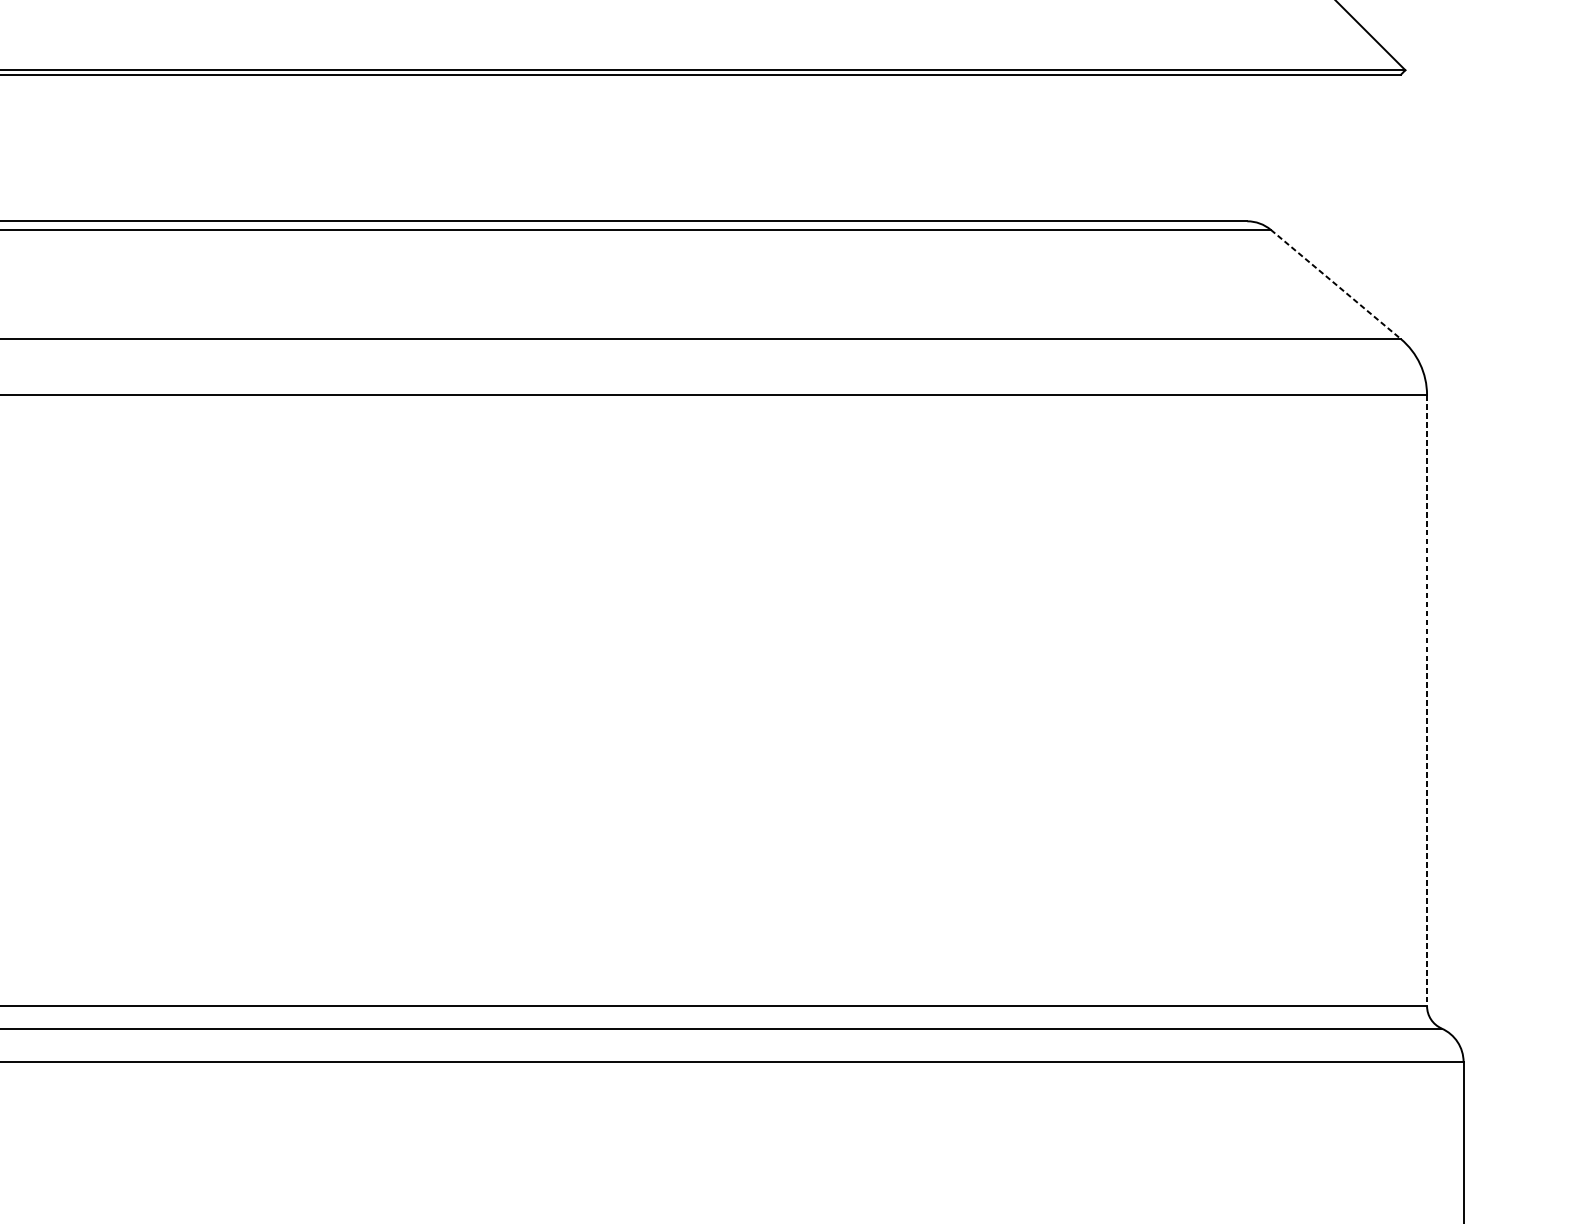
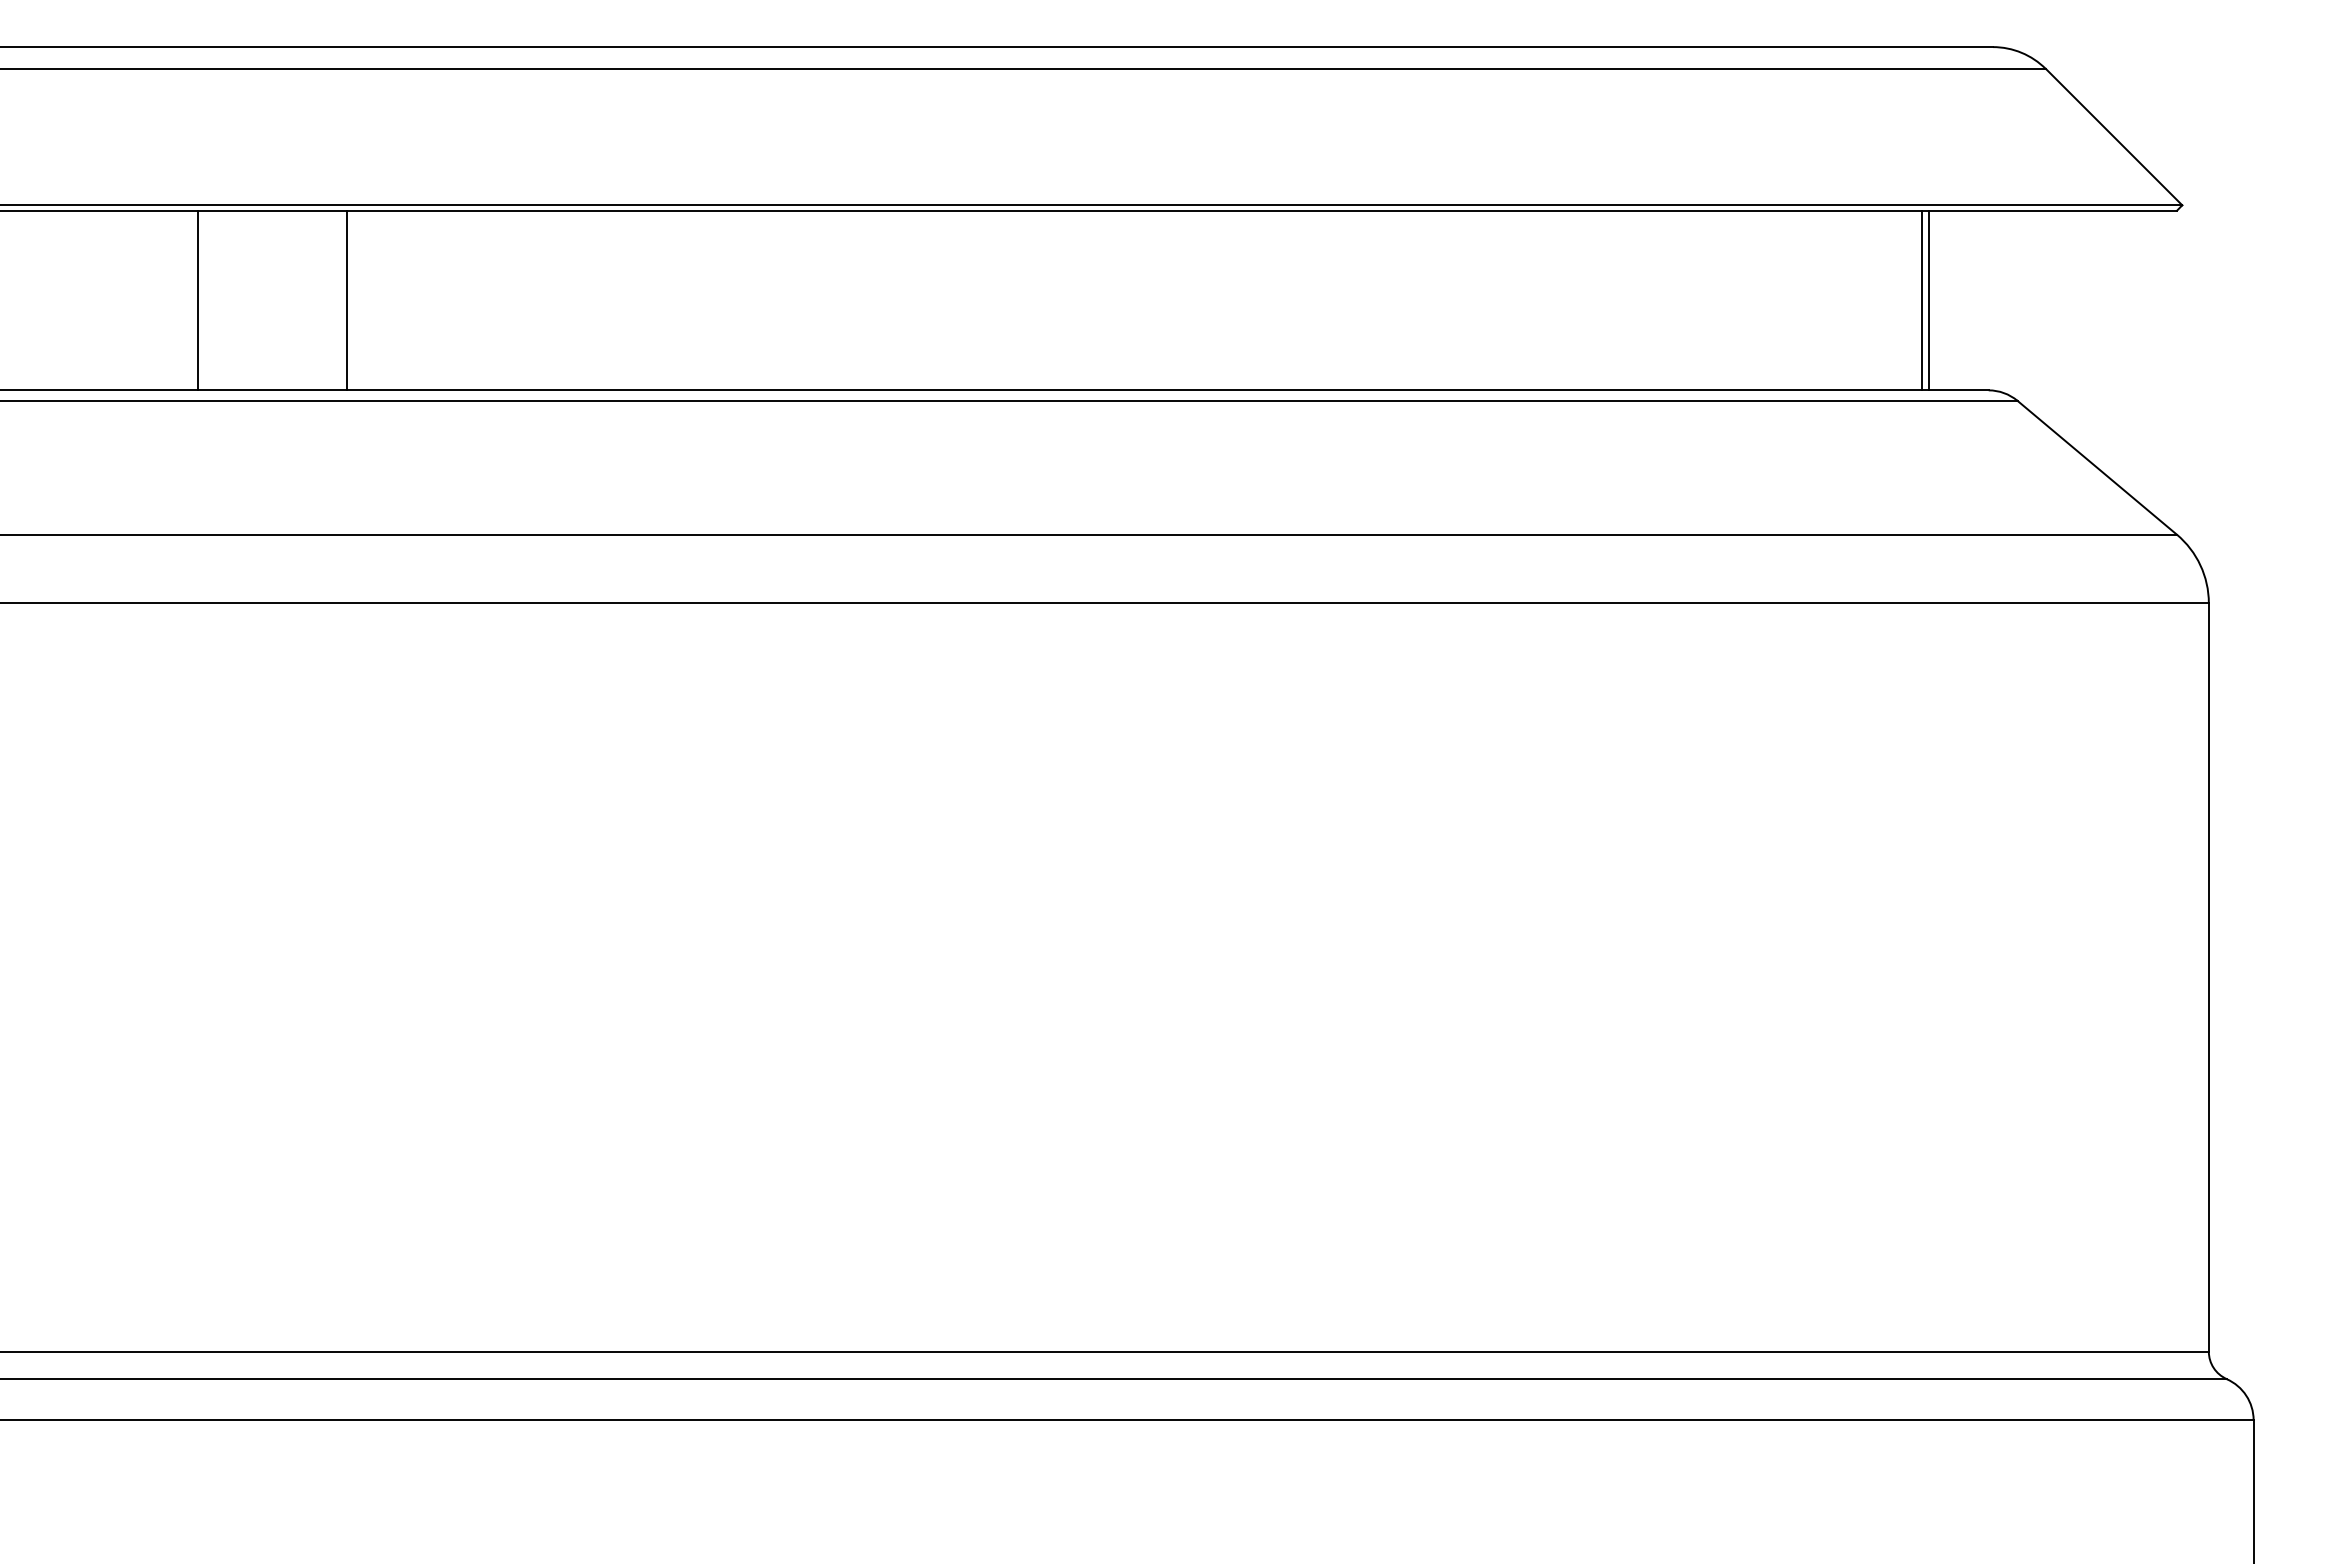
line: (1192, 147) -> (1921, 300), added
line: (1198, 147) -> (1929, 300), added
line: (1336, 284) -> (2097, 467), dashed -> solid
line: (1426, 700) -> (2208, 977), dashed -> solid

